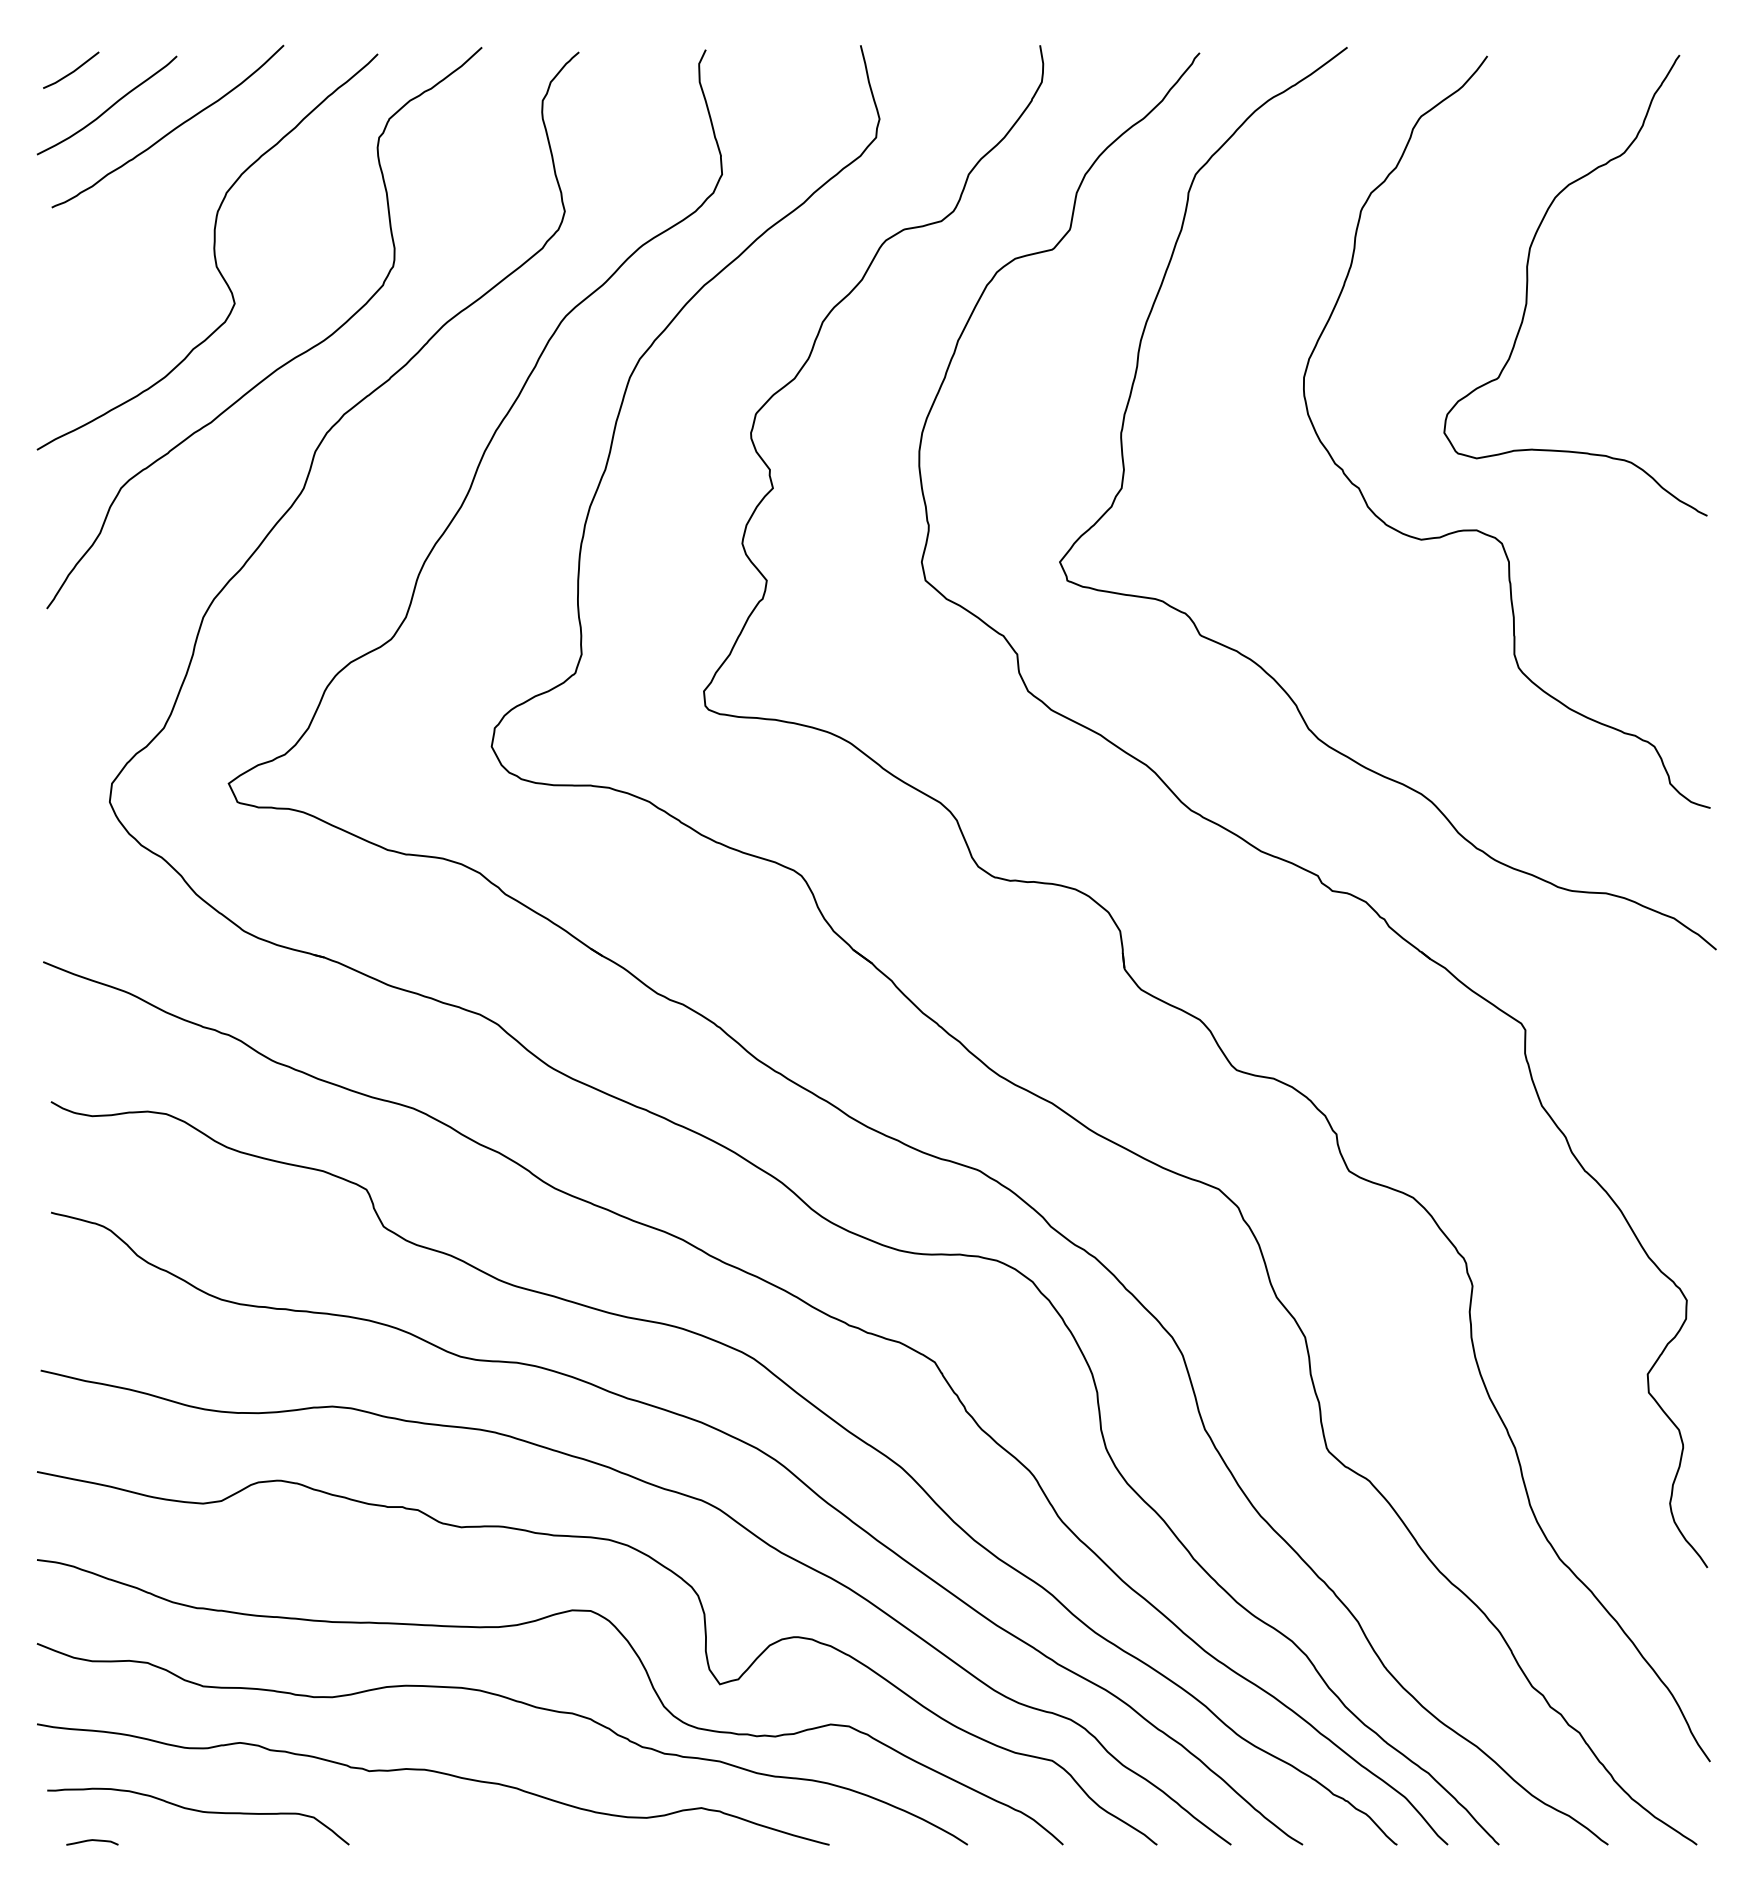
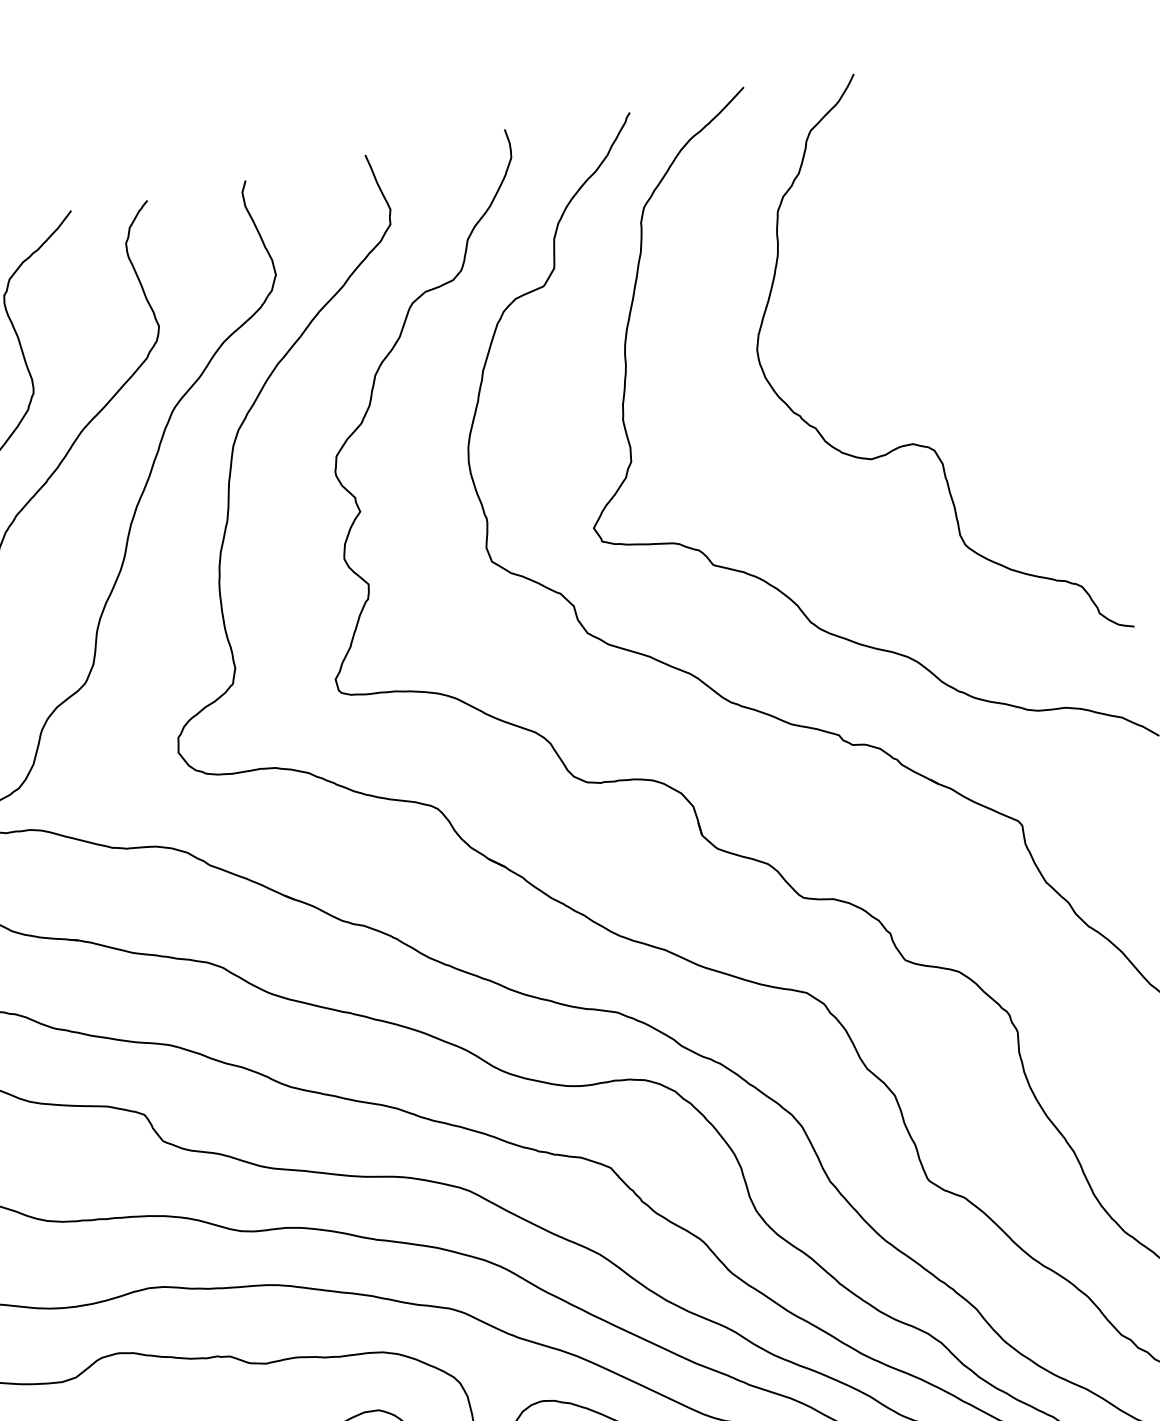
curve: (1528, 283) -> (918, 244), removed

